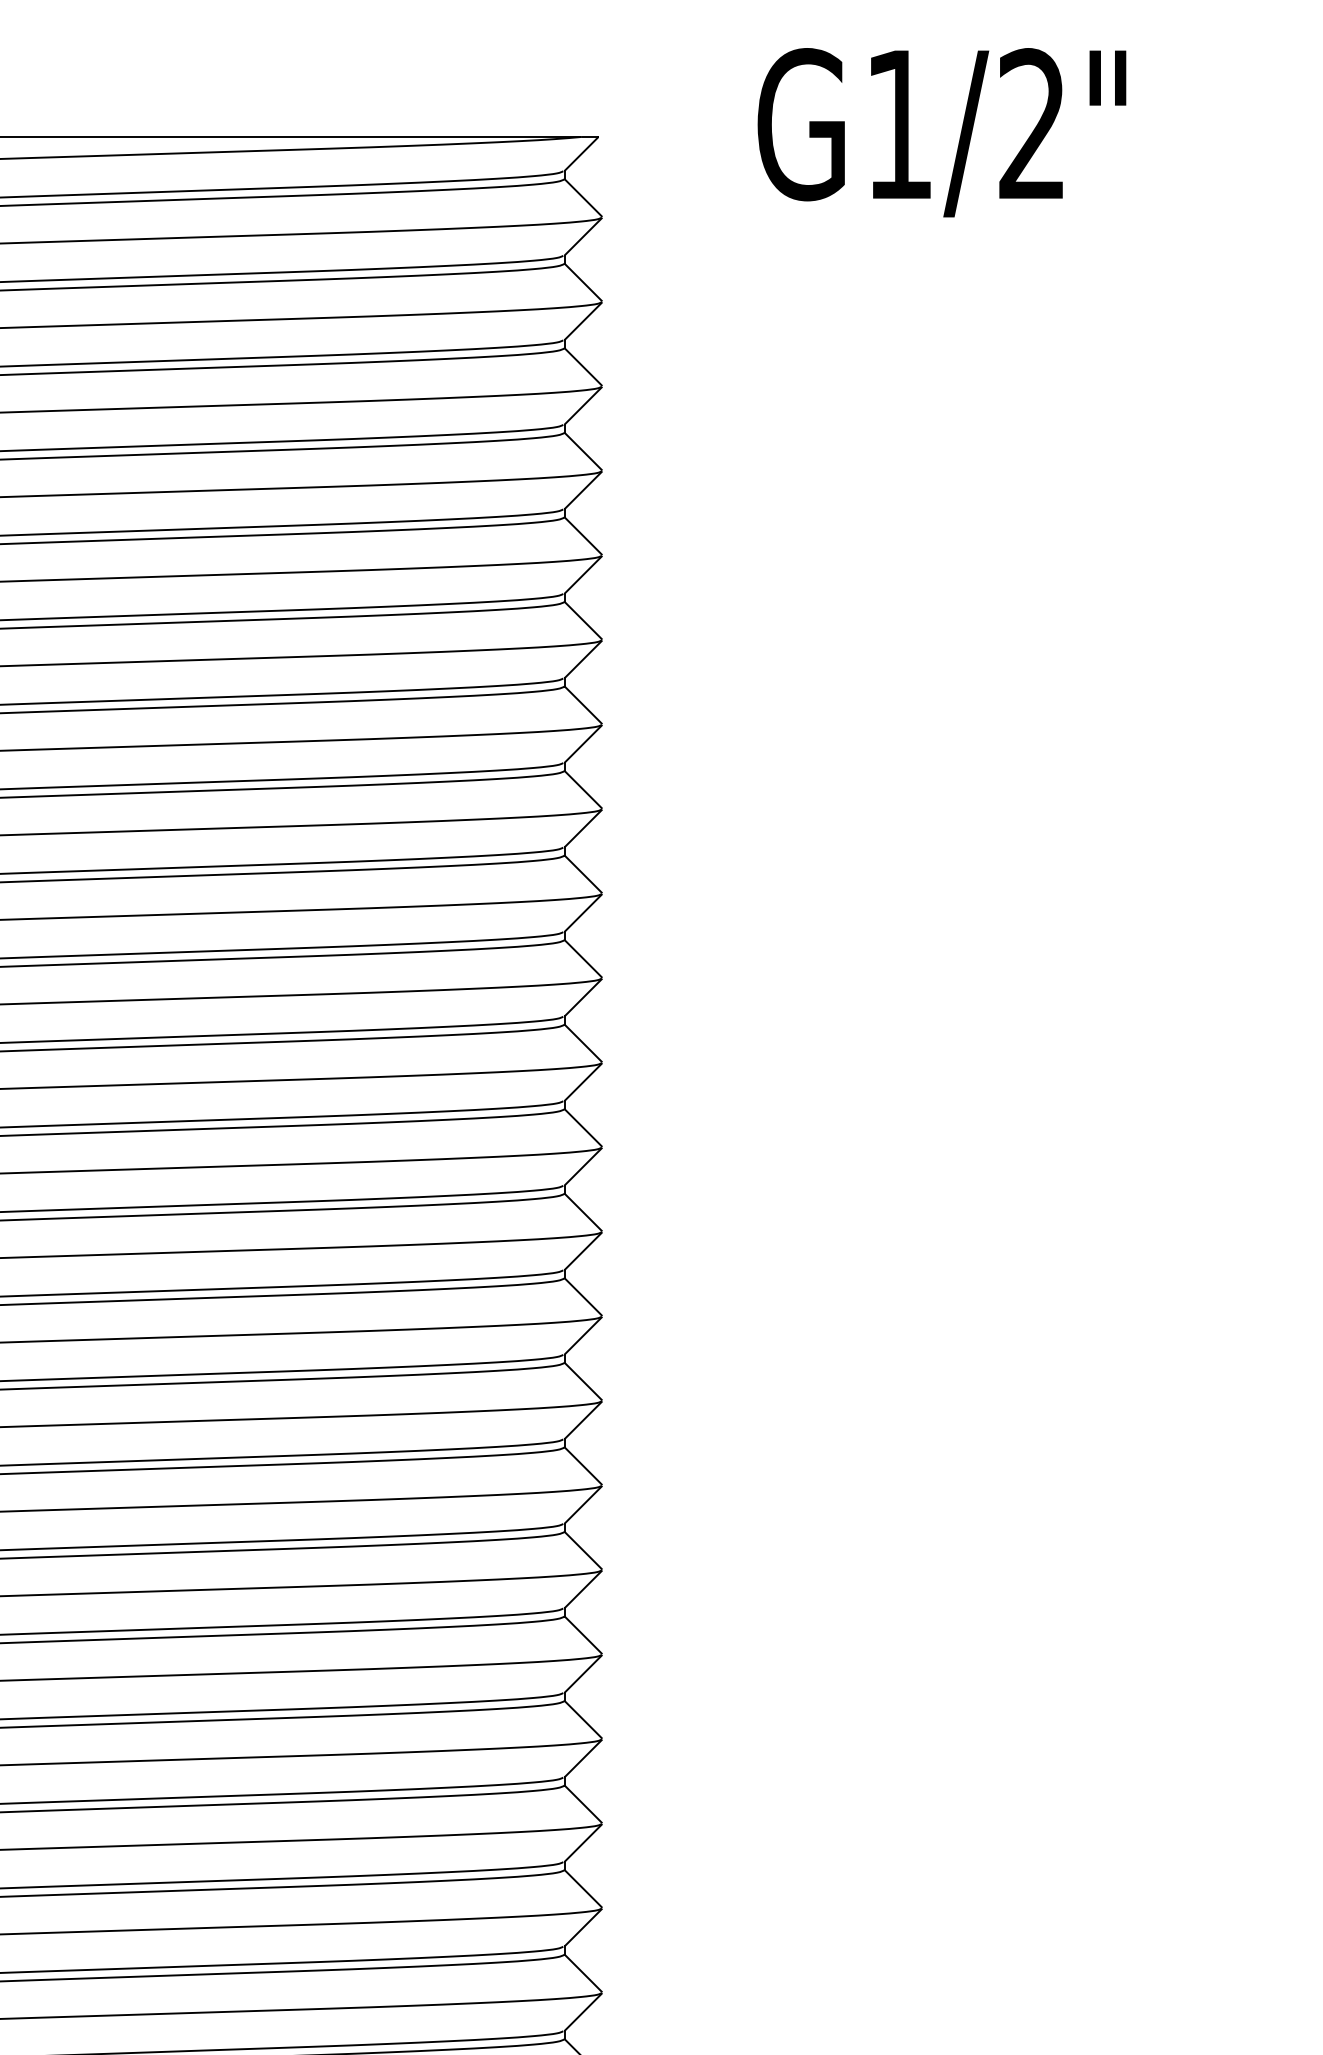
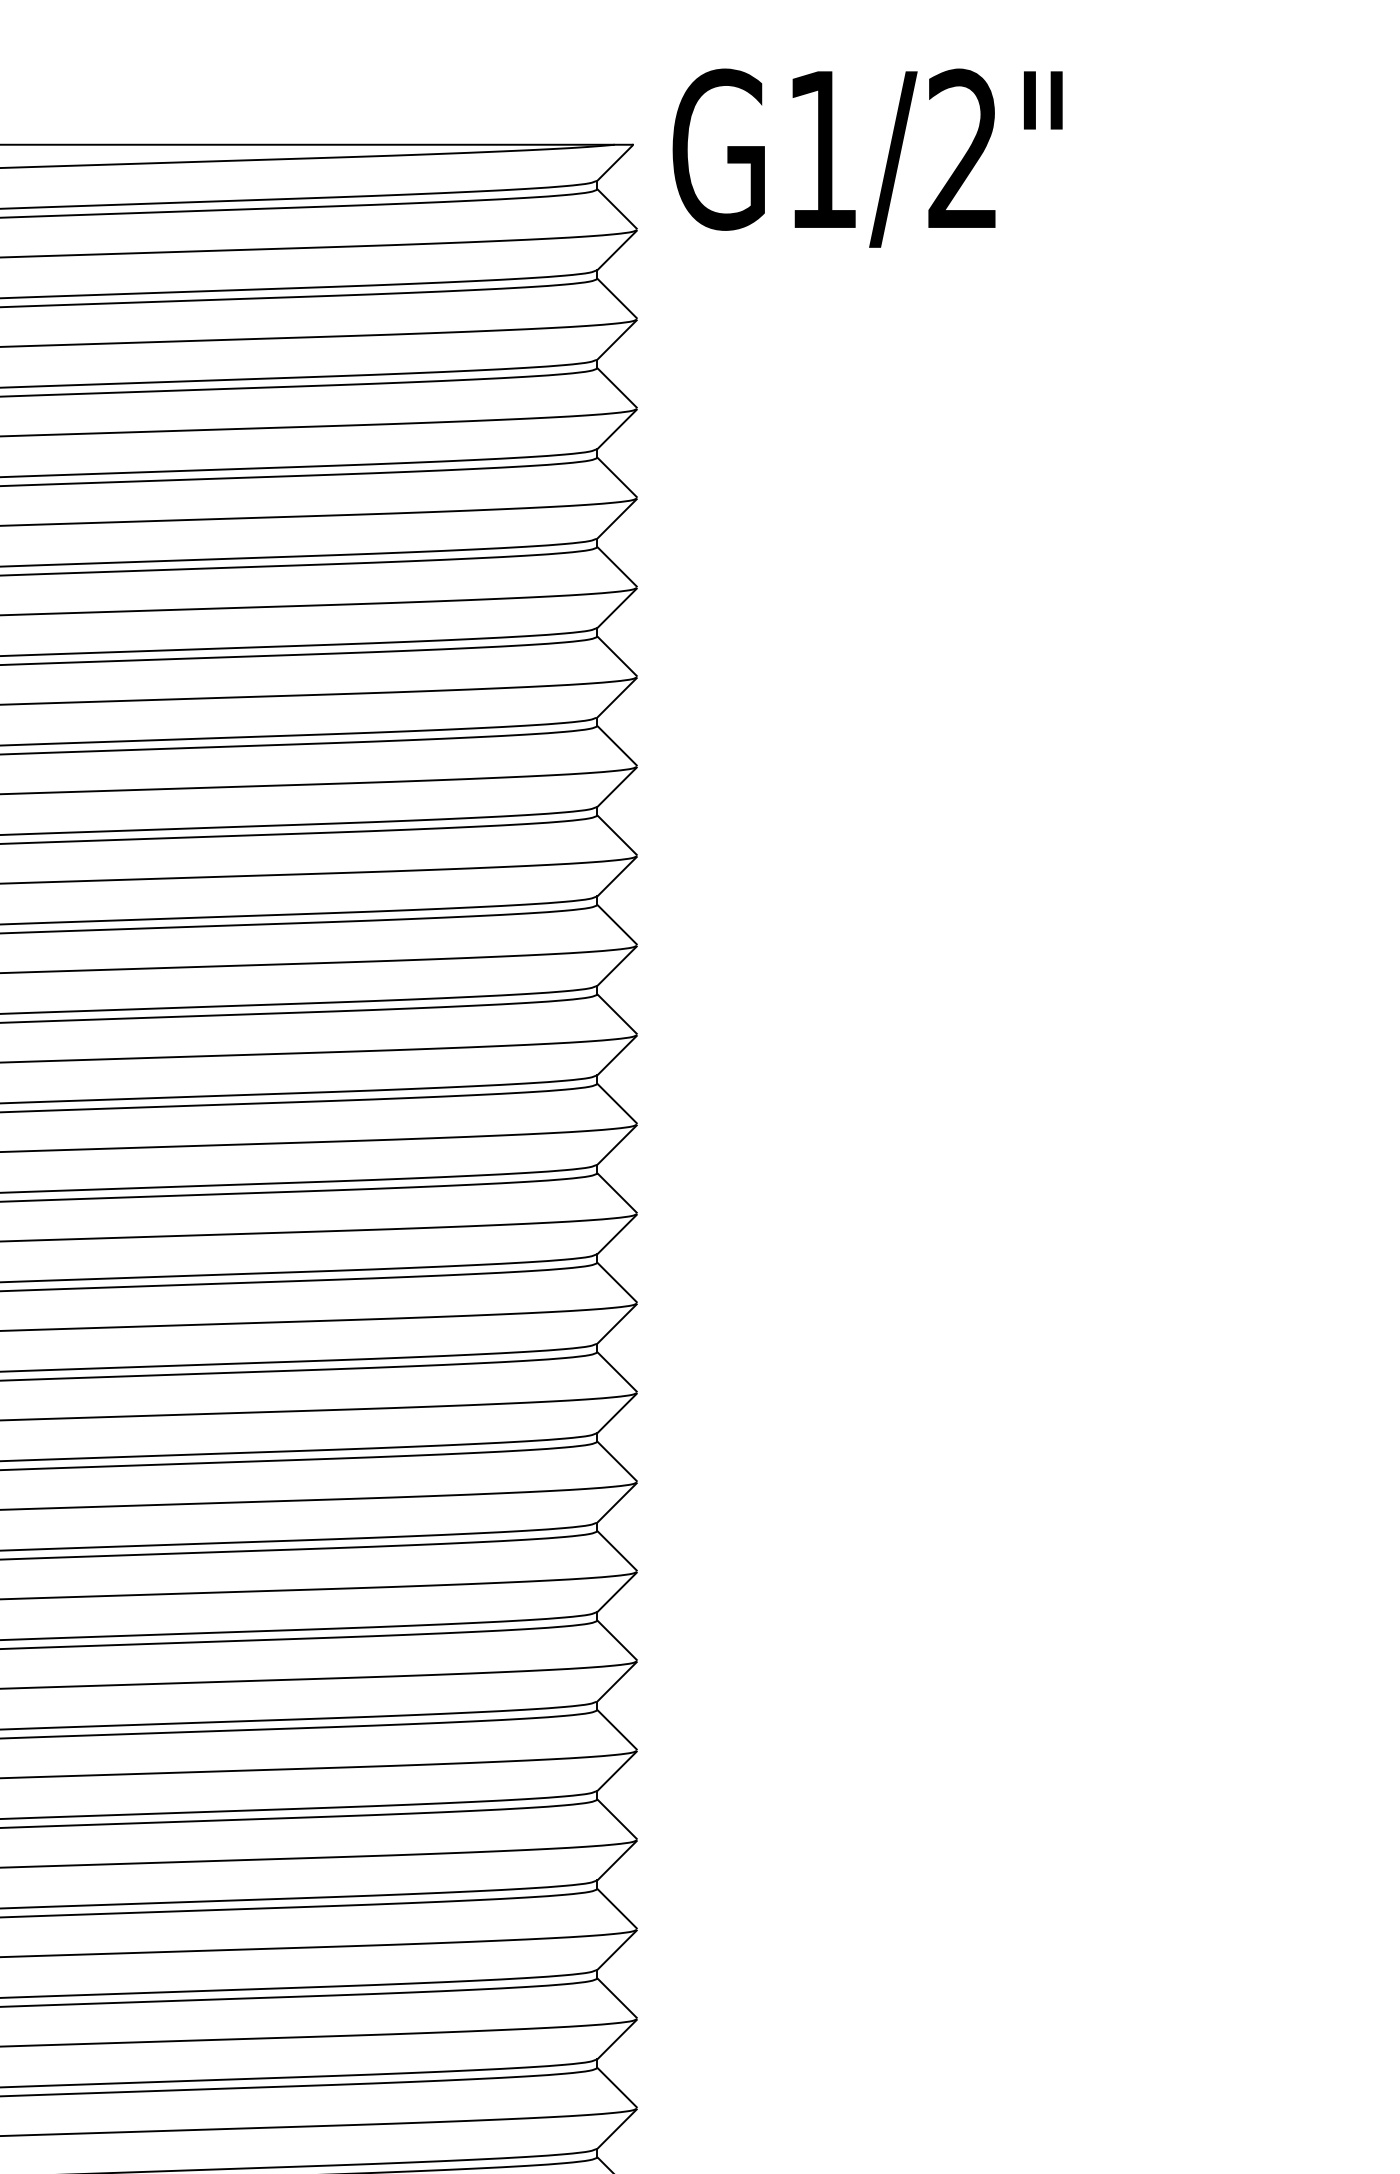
text: (941, 132) -> (867, 157), moved

